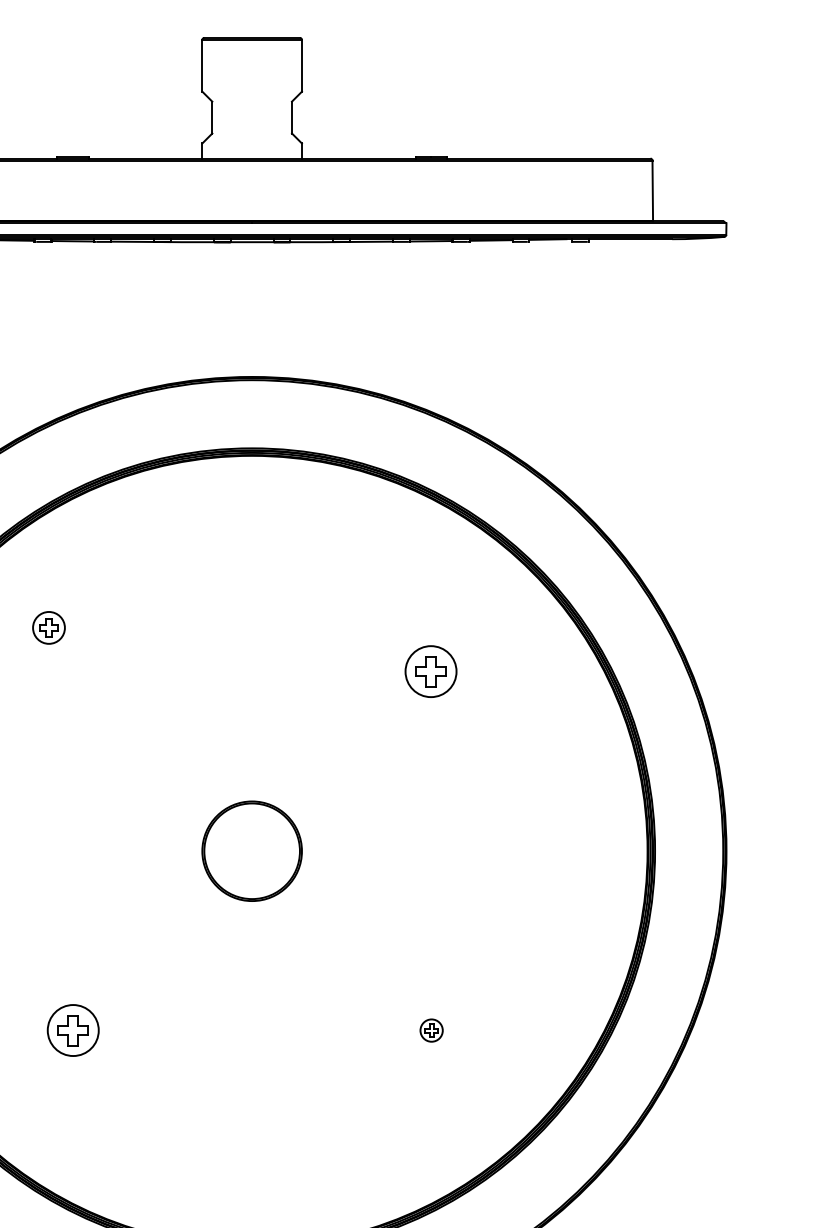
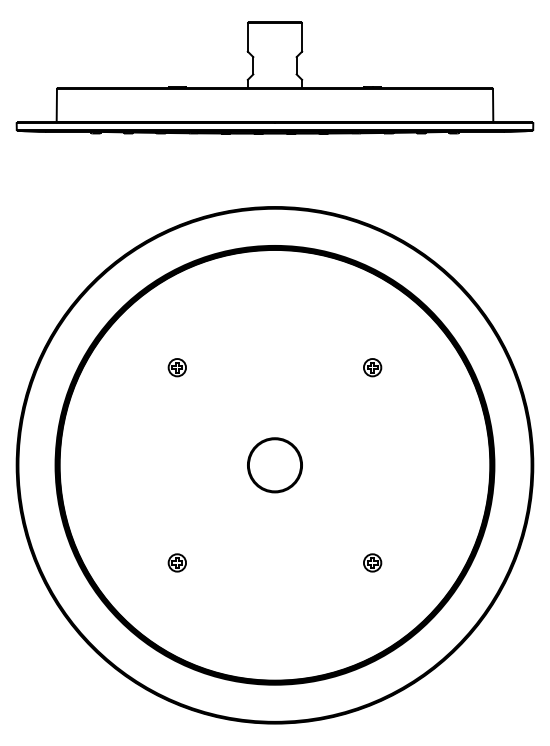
part: (47, 627) -> (176, 367), moved
part: (431, 671) -> (372, 367), size x0.62
part: (71, 1029) -> (176, 562), size x0.62
part: (431, 1029) -> (372, 562), size x1.43

